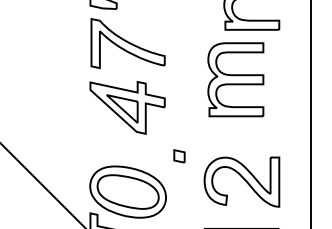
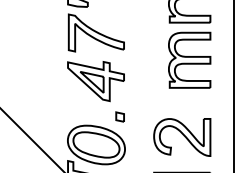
part: (235, 78) -> (189, 59), moved
part: (178, 155) -> (119, 116), moved

